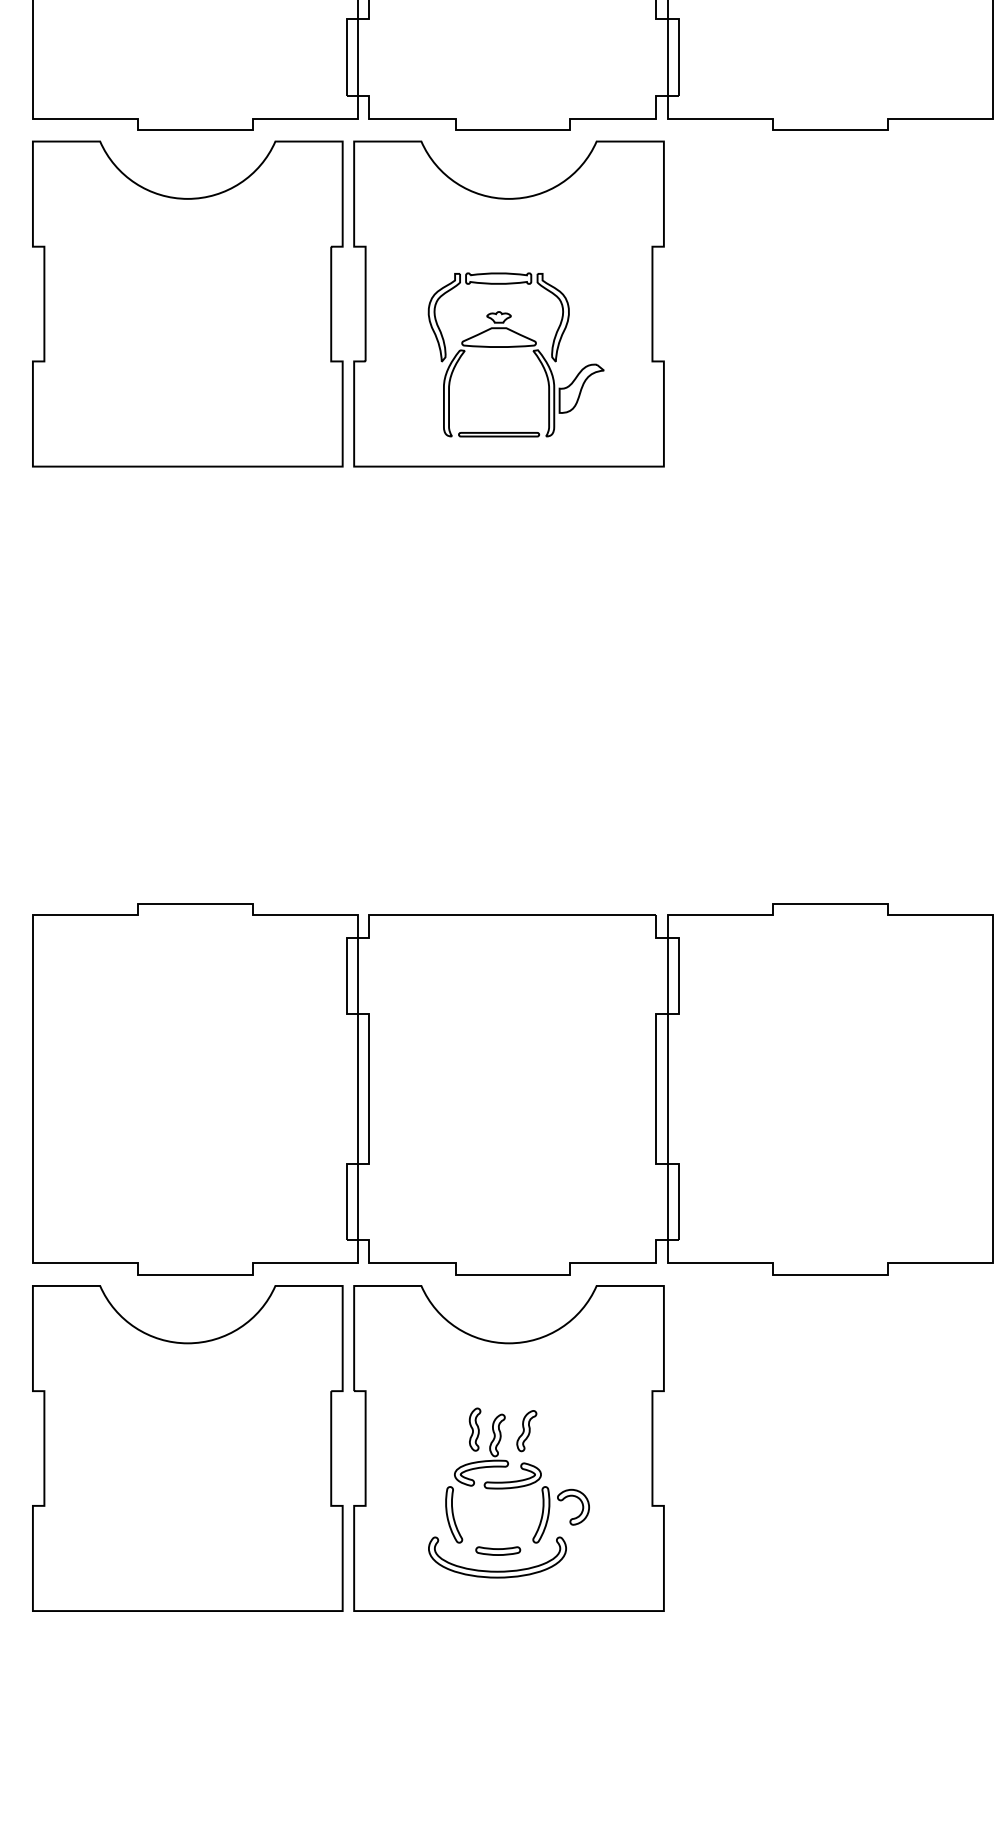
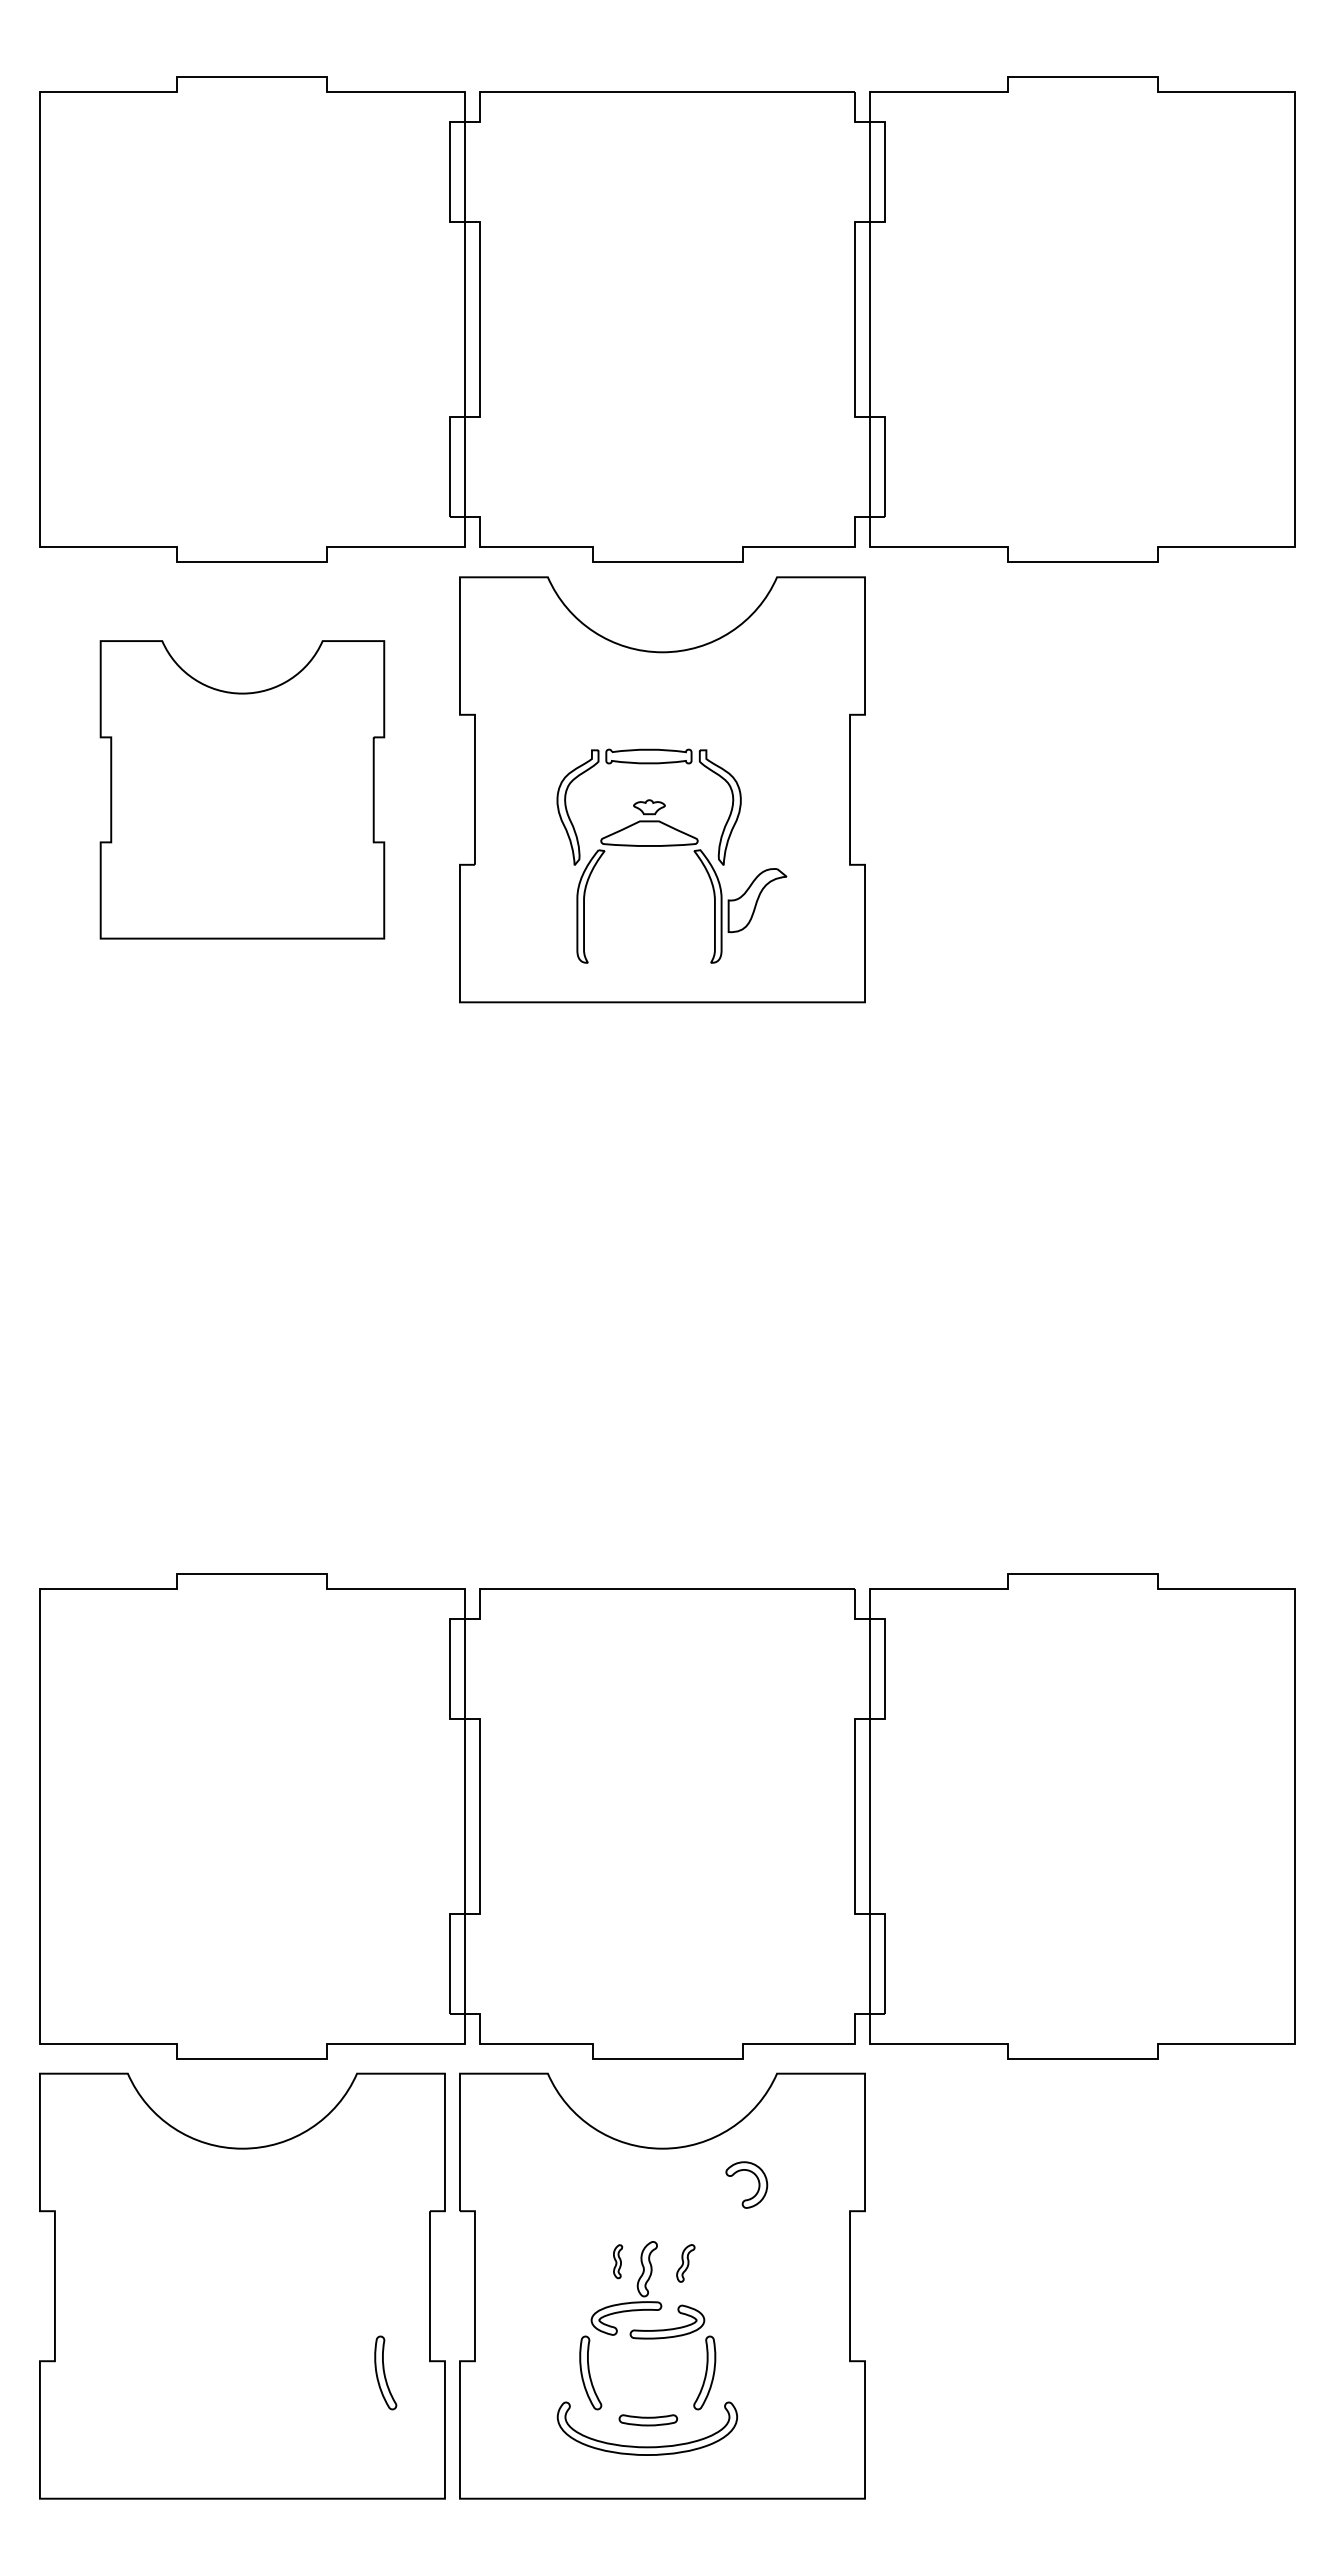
part: (187, 303) -> (242, 789), size x0.7
part: (499, 434) -> (649, 960), removed
part: (474, 1429) -> (617, 2261), size x0.6
part: (526, 1431) -> (685, 2263), size x0.7
part: (581, 1503) -> (757, 2180), moved
part: (297, 1514) -> (385, 2372), added

